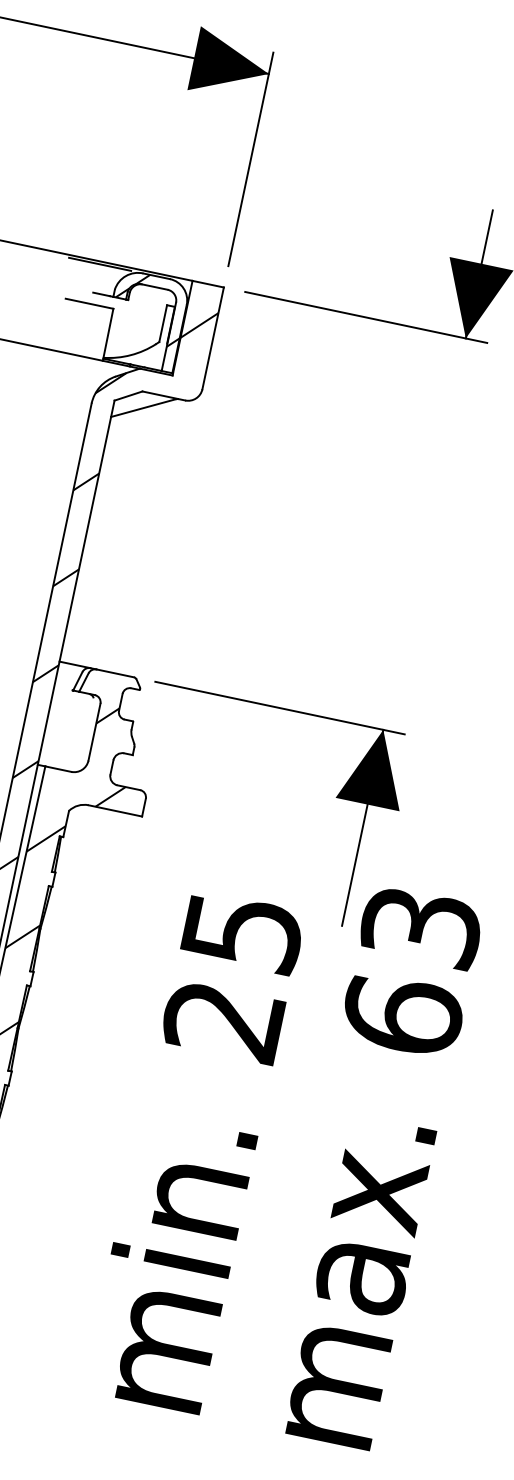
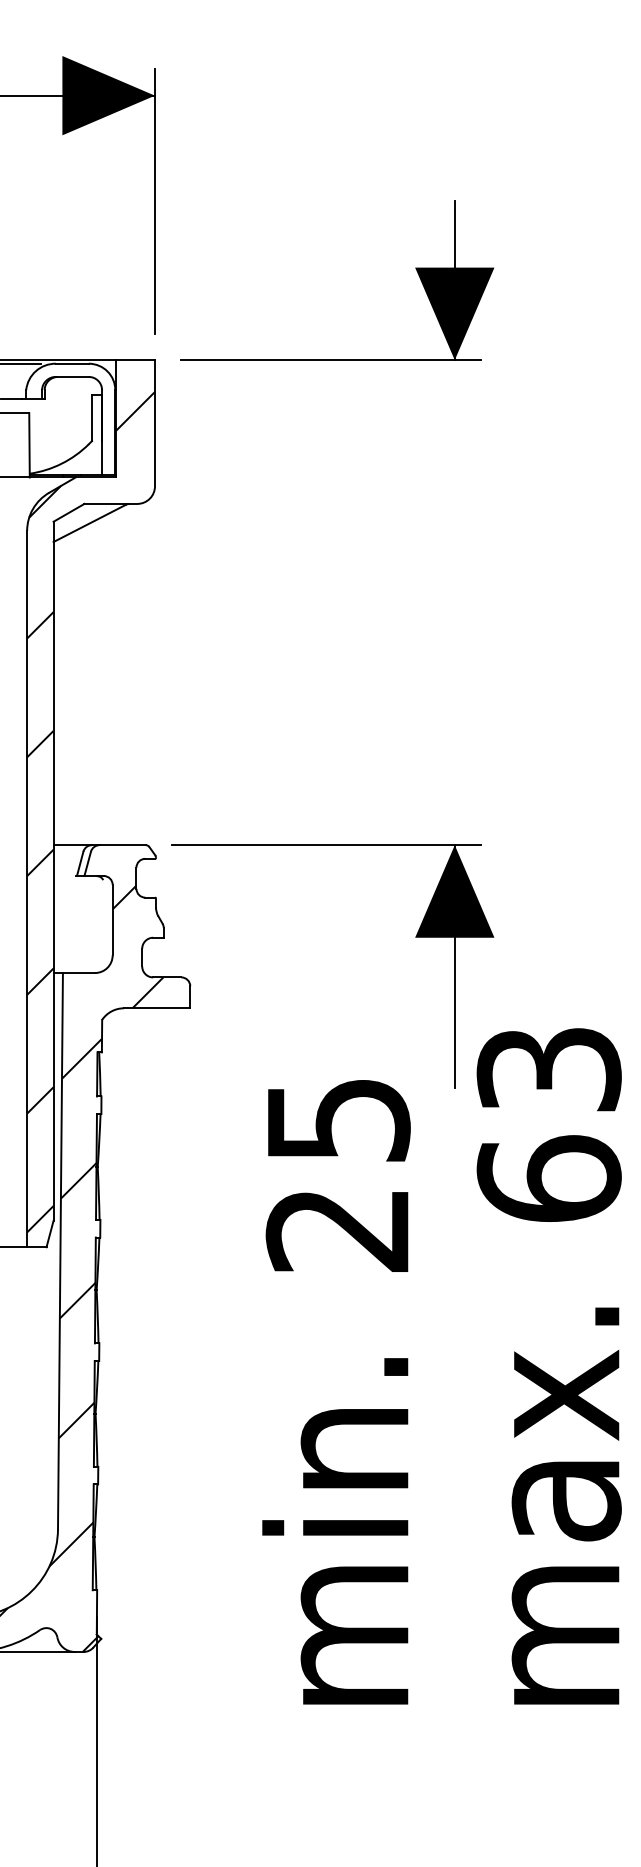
hatch: (149, 308) -> (72, 403), removed

